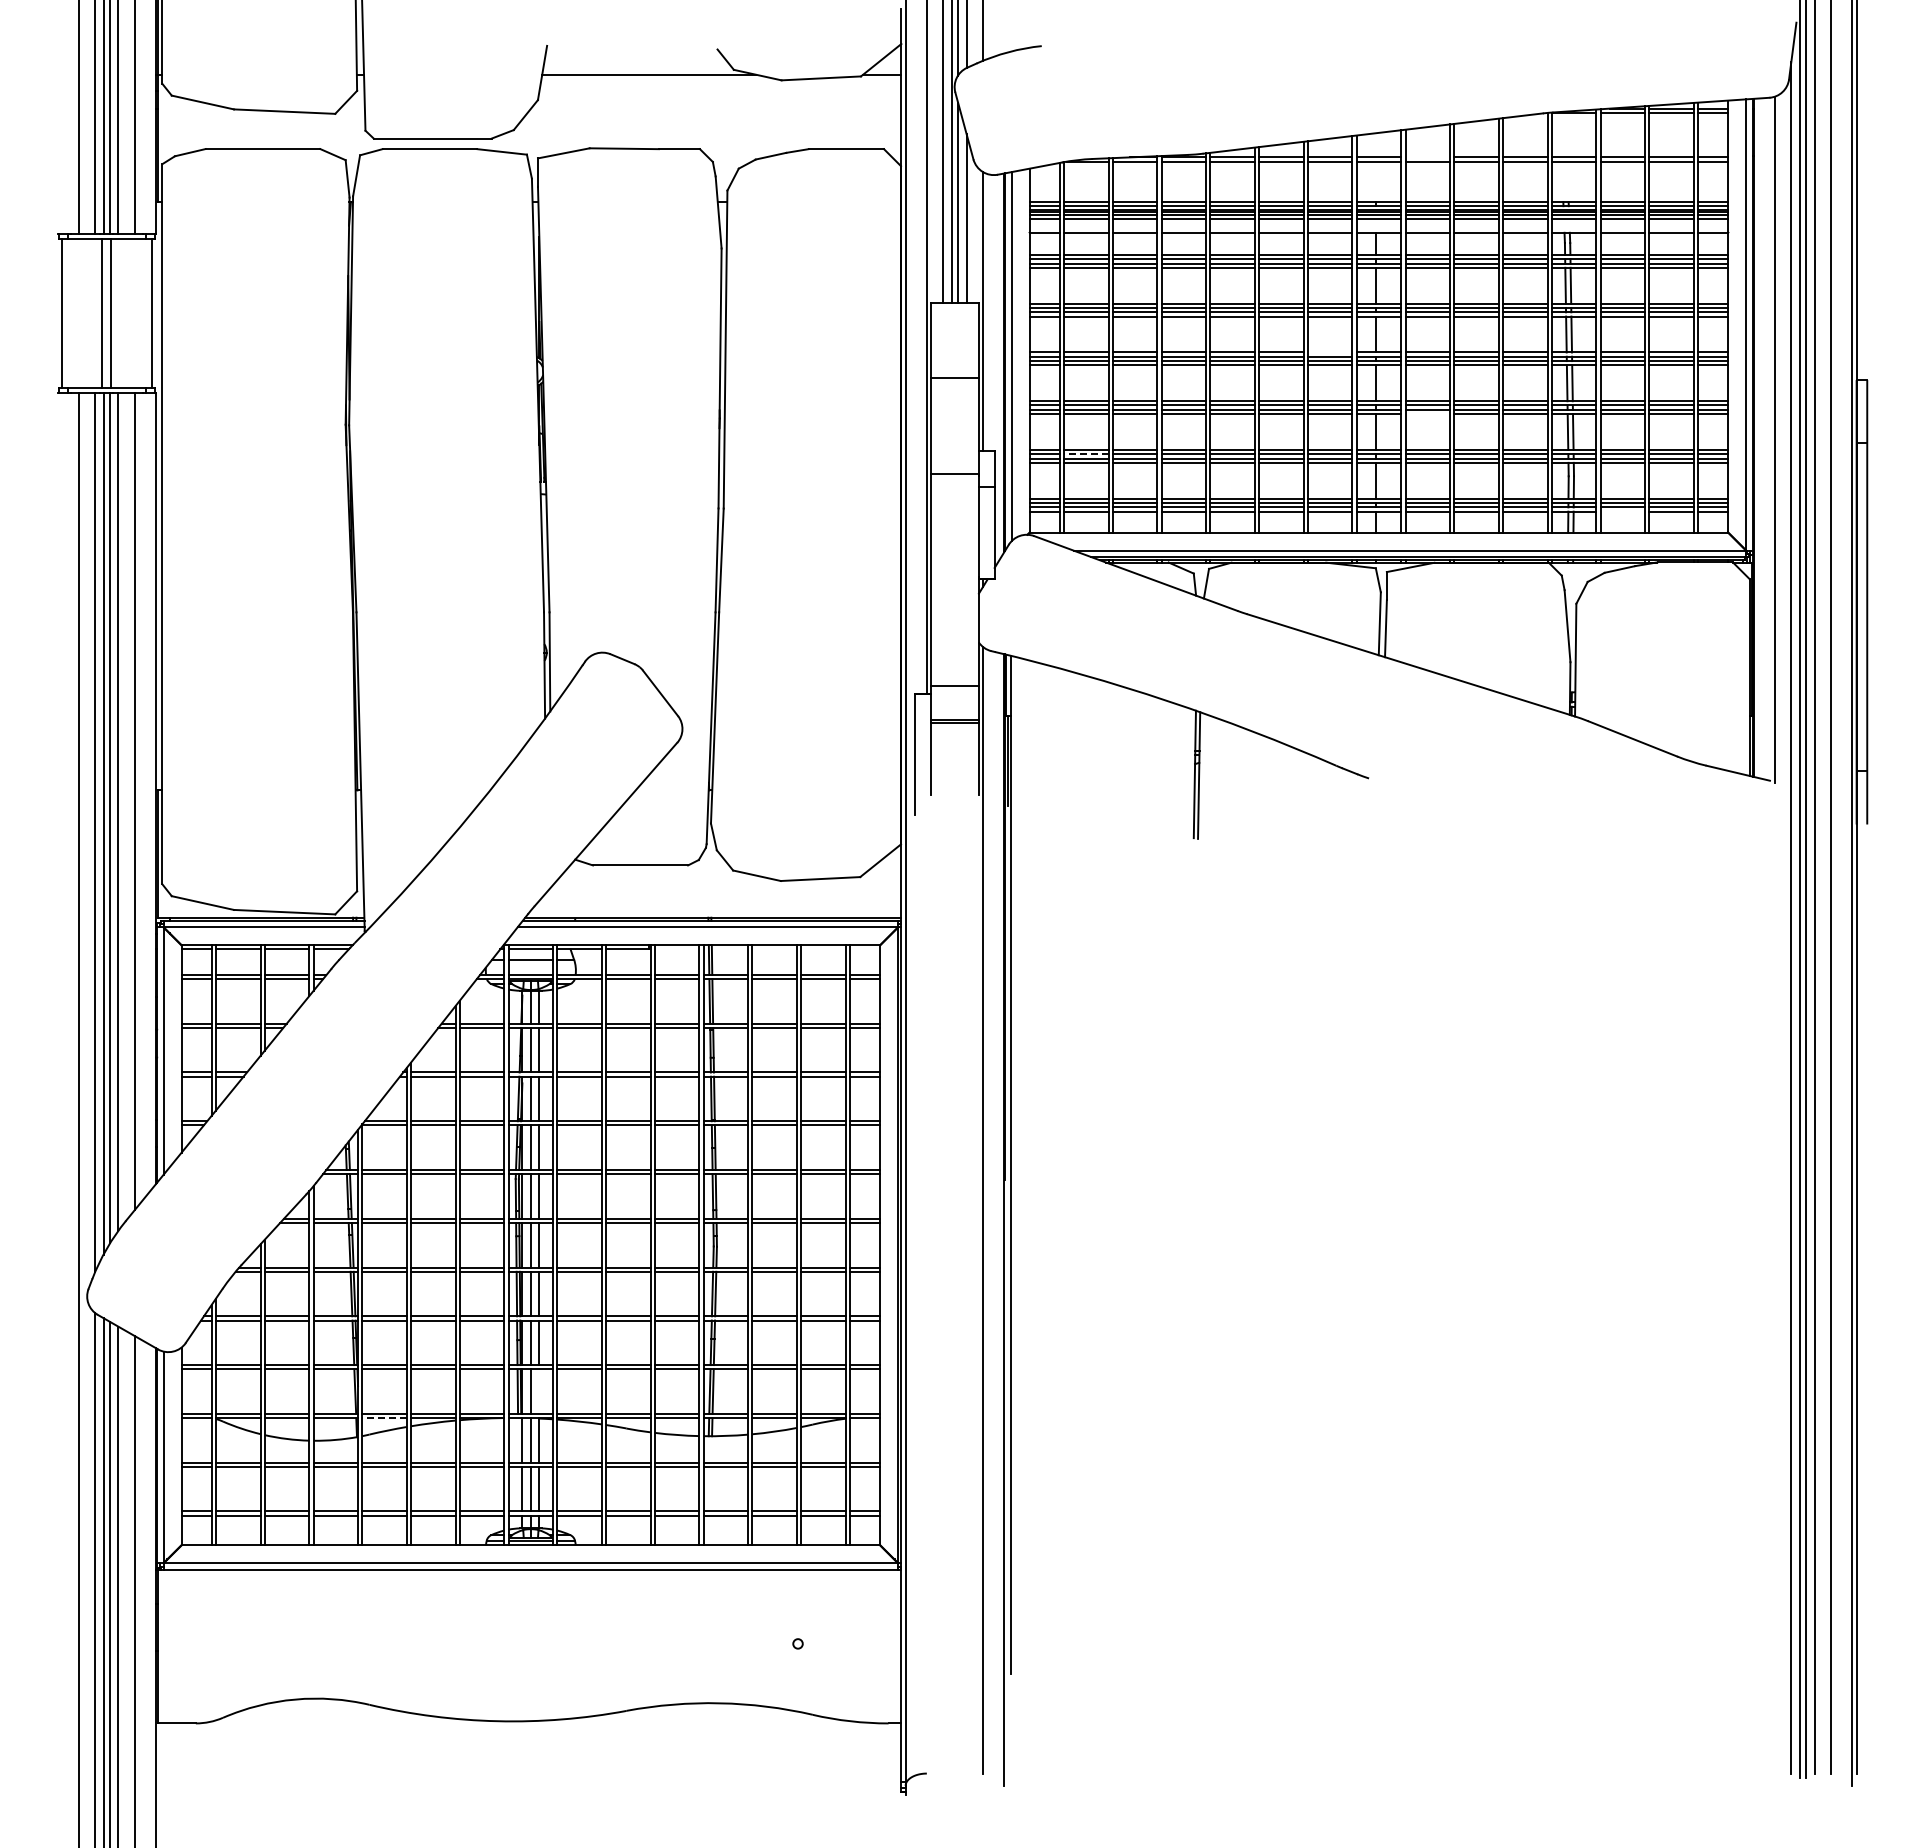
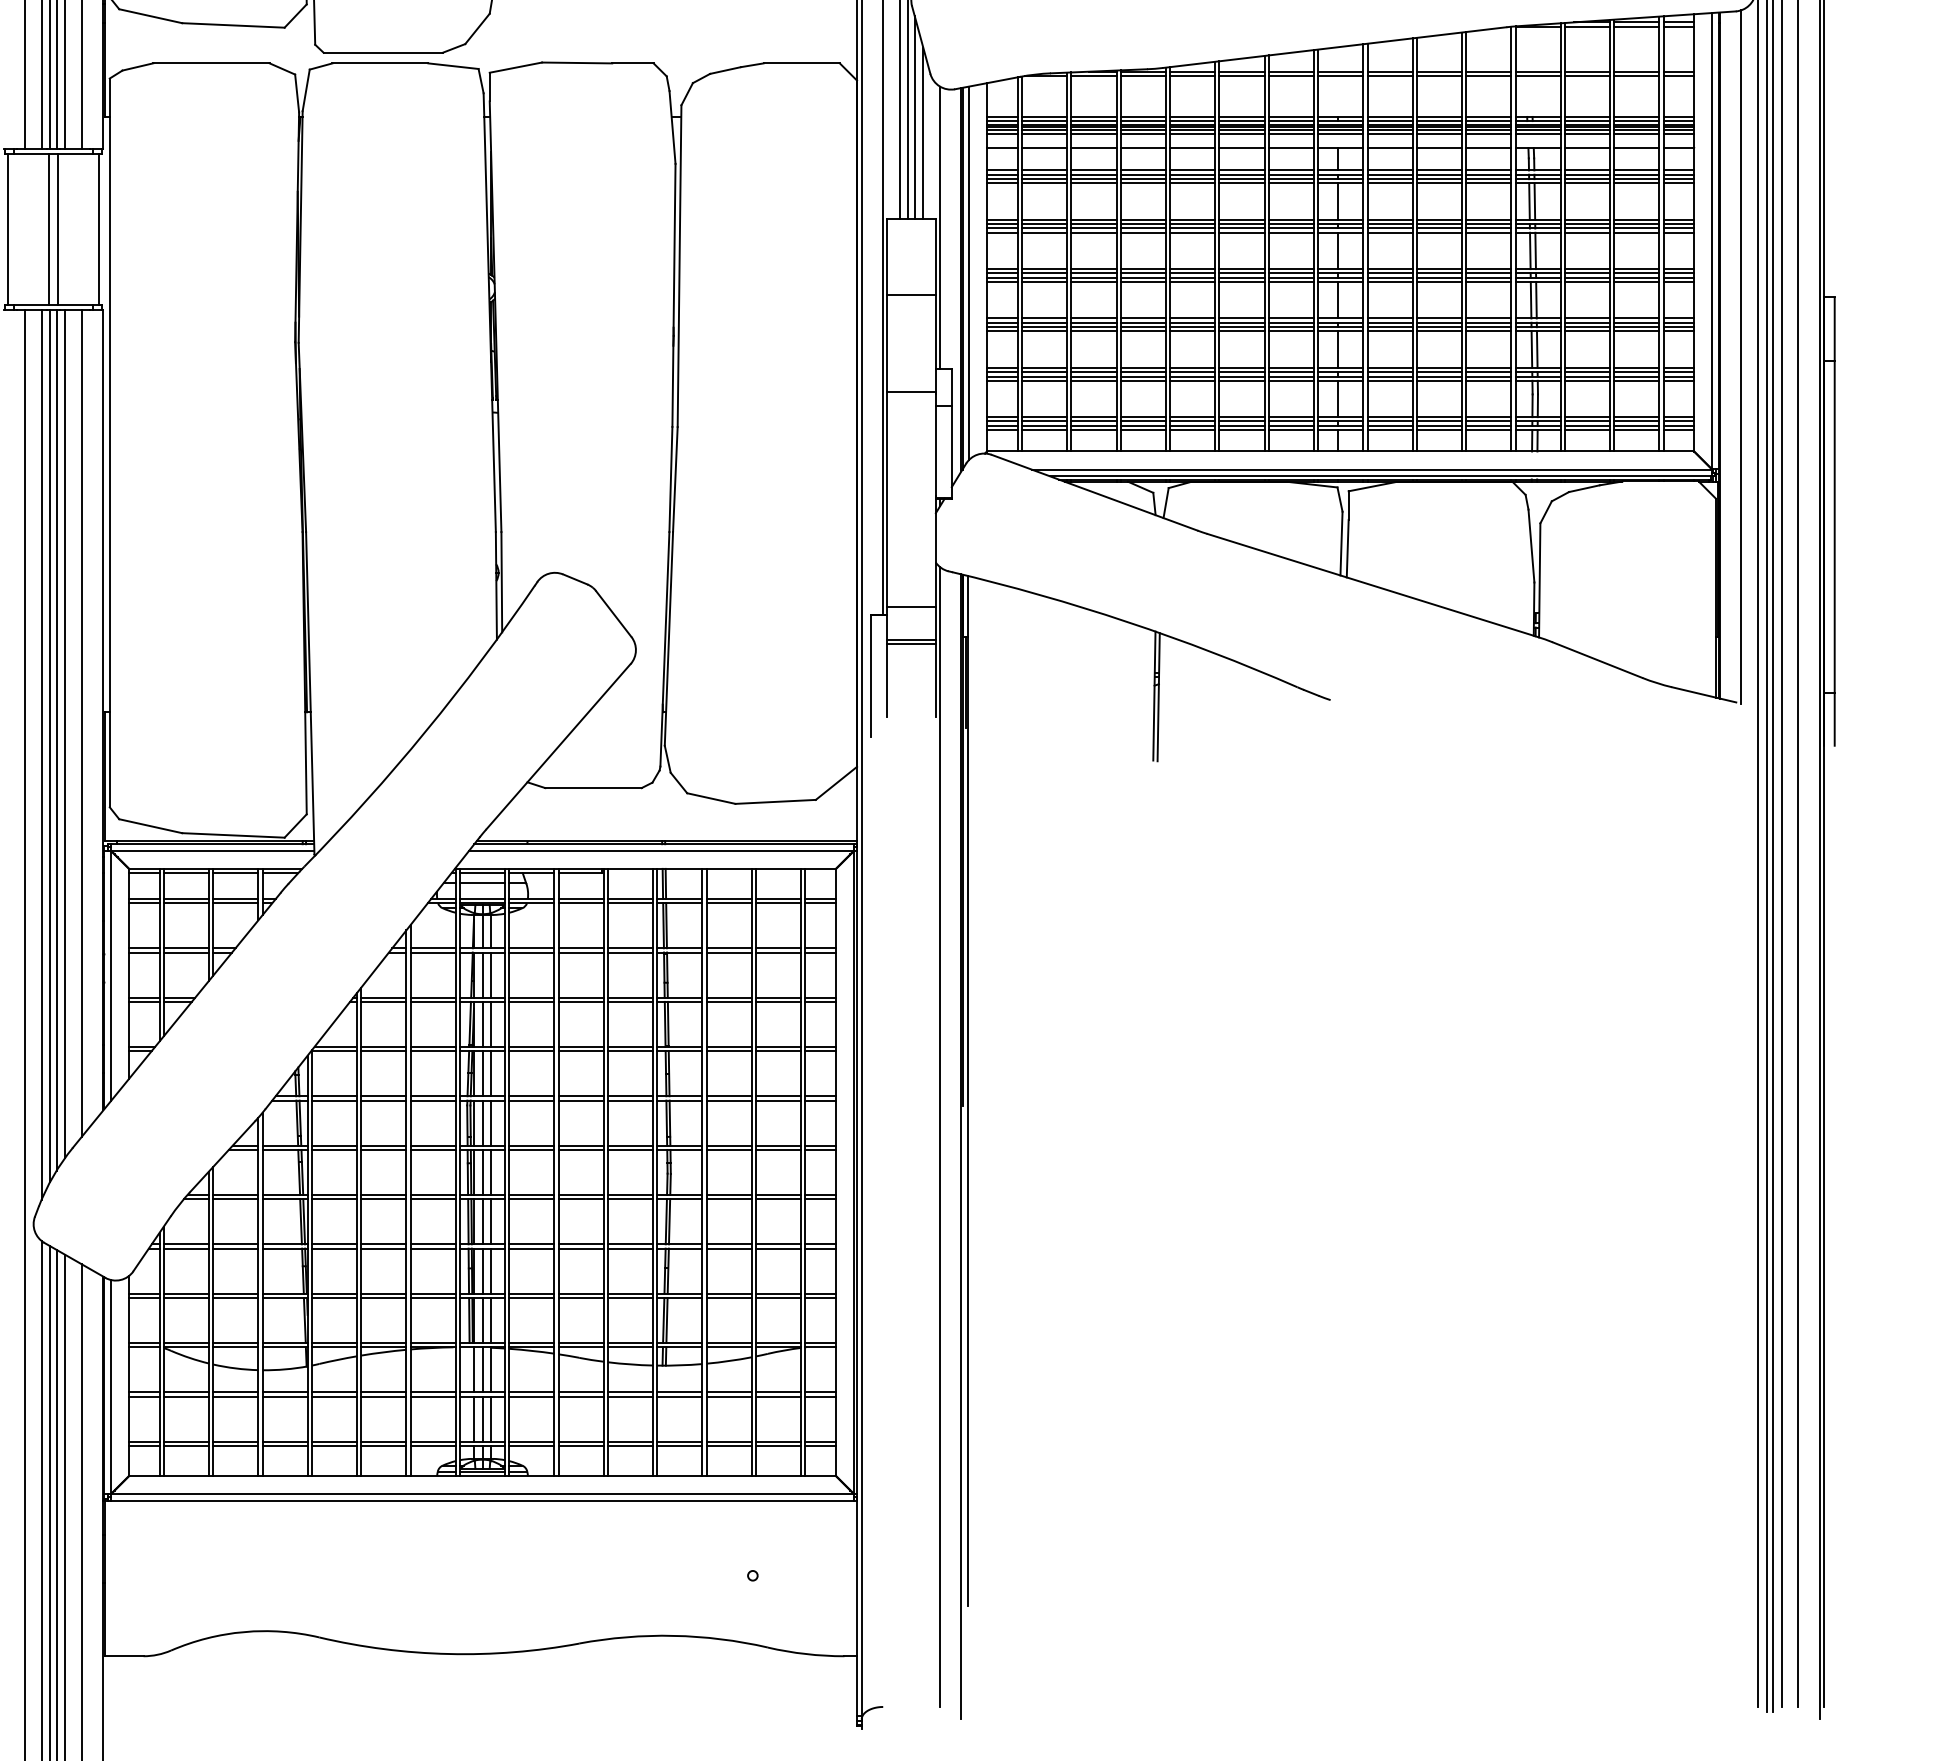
line: (1427, 157) -> (1389, 71), added
line: (1329, 352) -> (1290, 269), added
line: (1427, 414) -> (1389, 331), added
line: (1085, 454) -> (1043, 372), dashed -> solid
line: (1622, 511) -> (1587, 430), added
line: (539, 1391) -> (491, 1320), added
line: (384, 1418) -> (334, 1347), dashed -> solid

